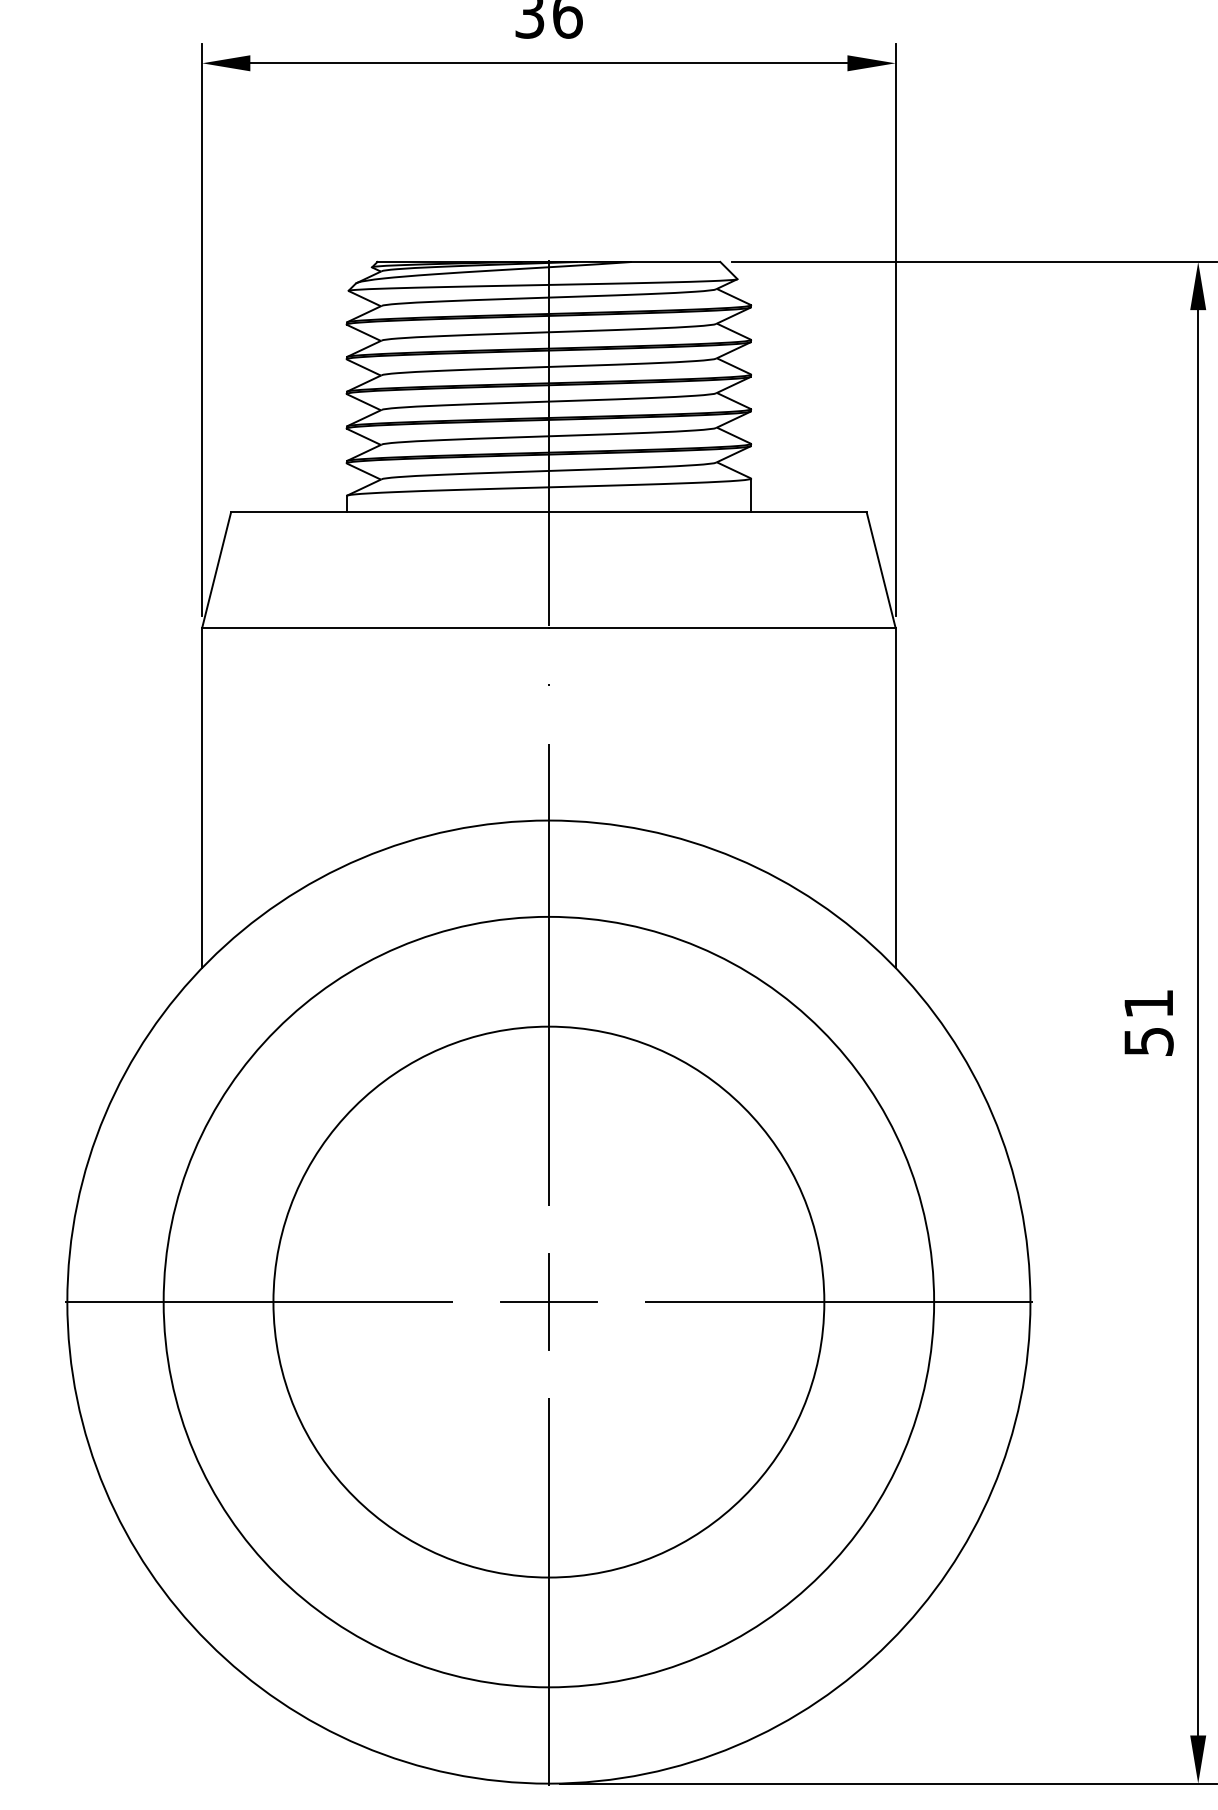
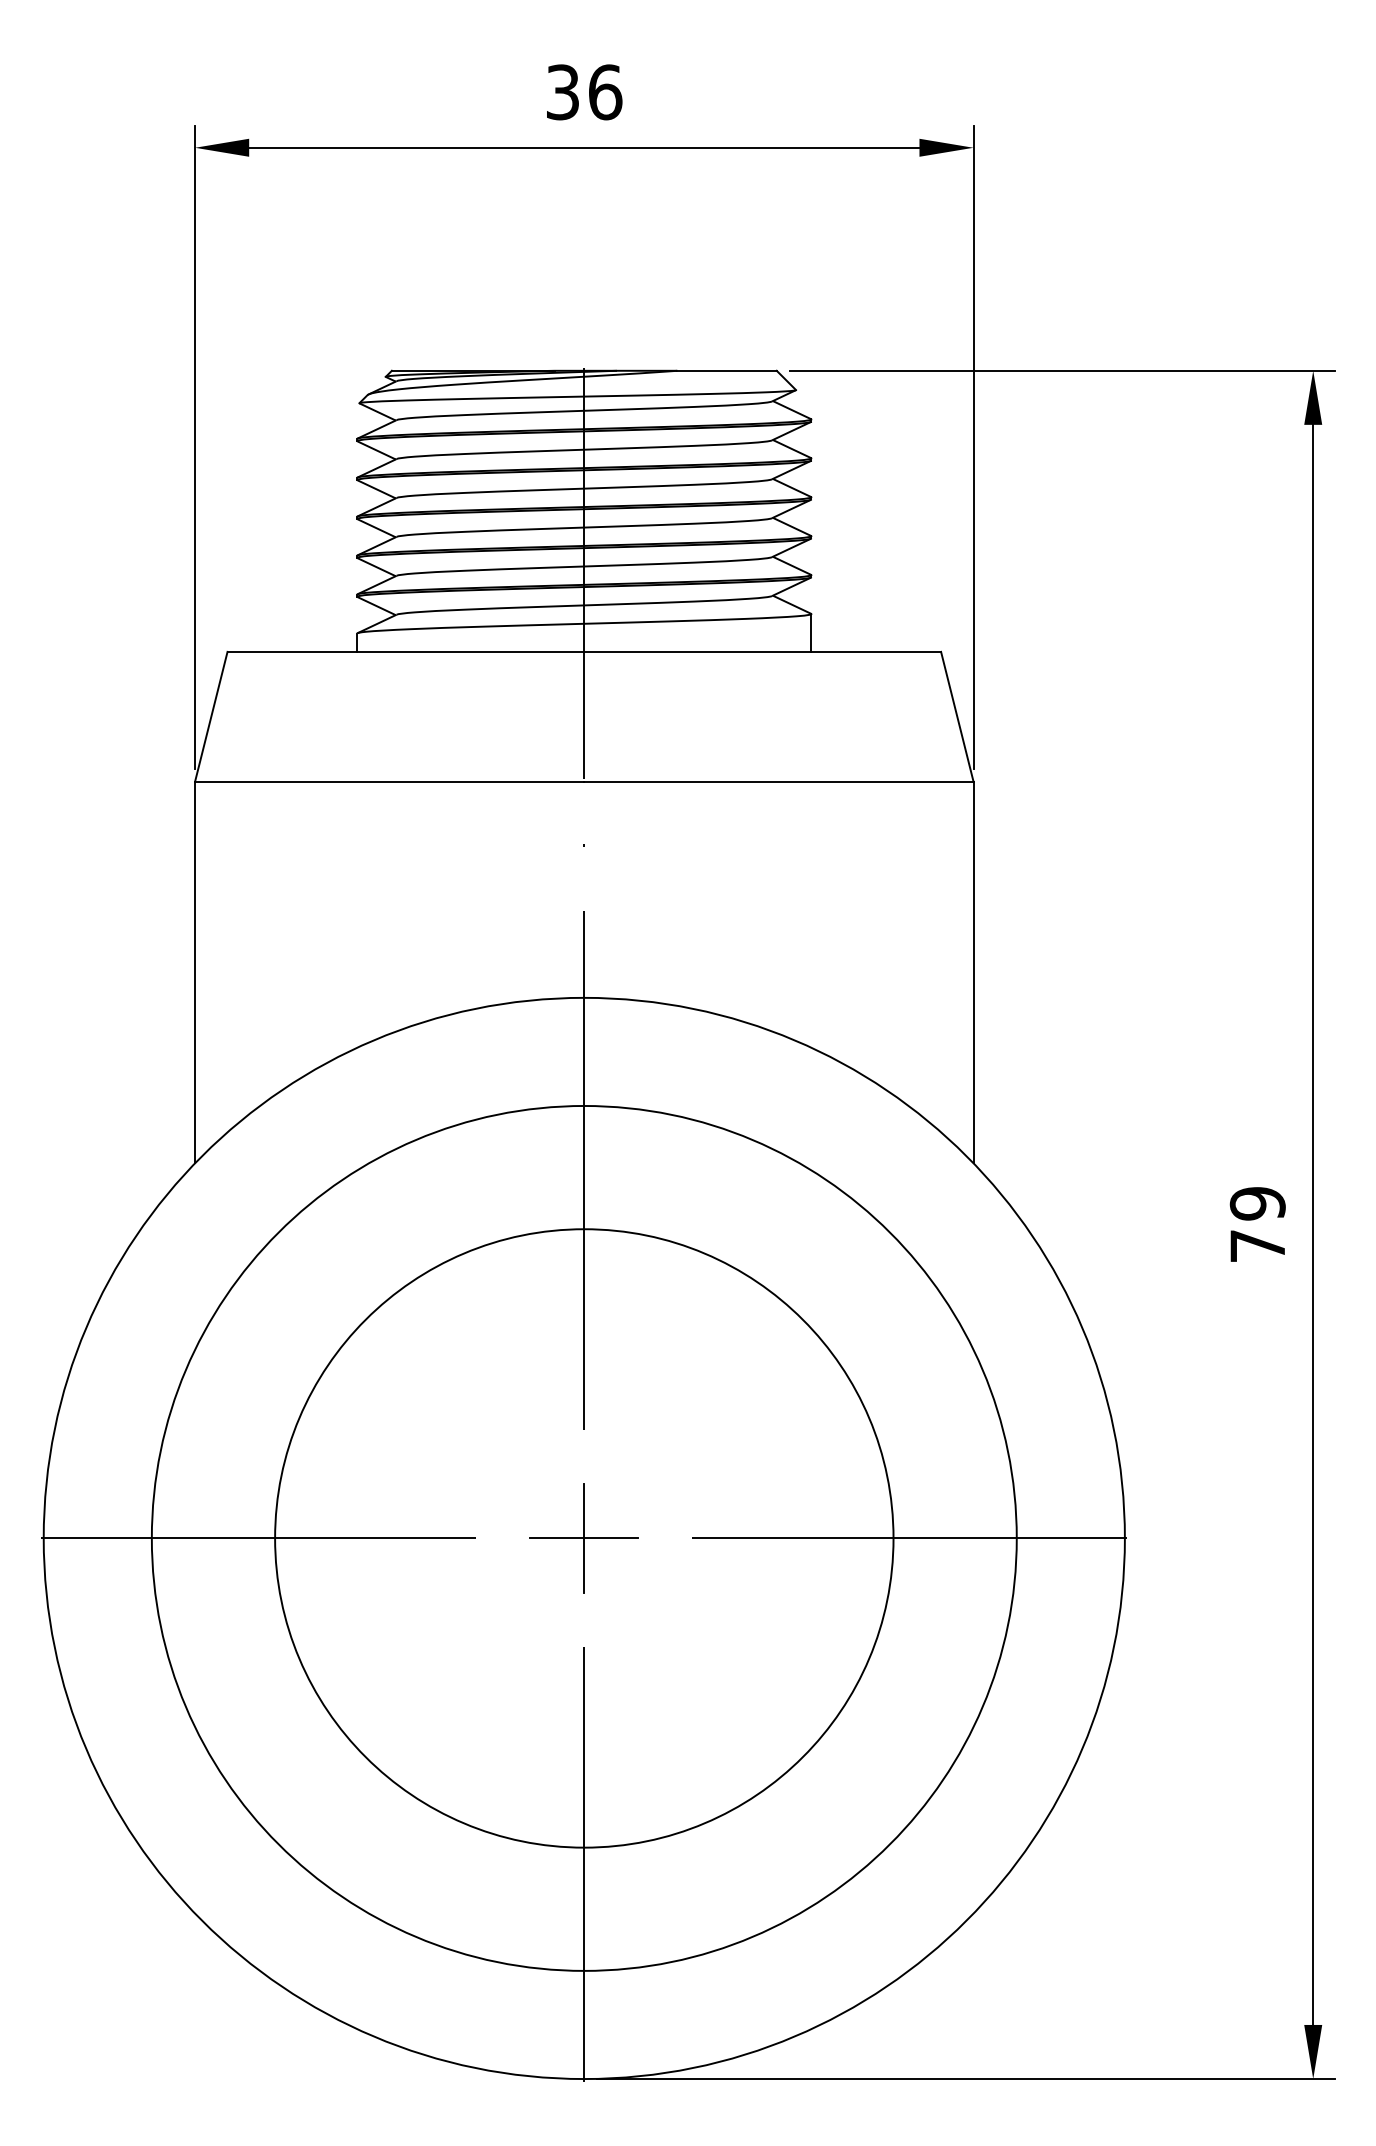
text: (1148, 1022) -> (1257, 1224), 51 -> 79

